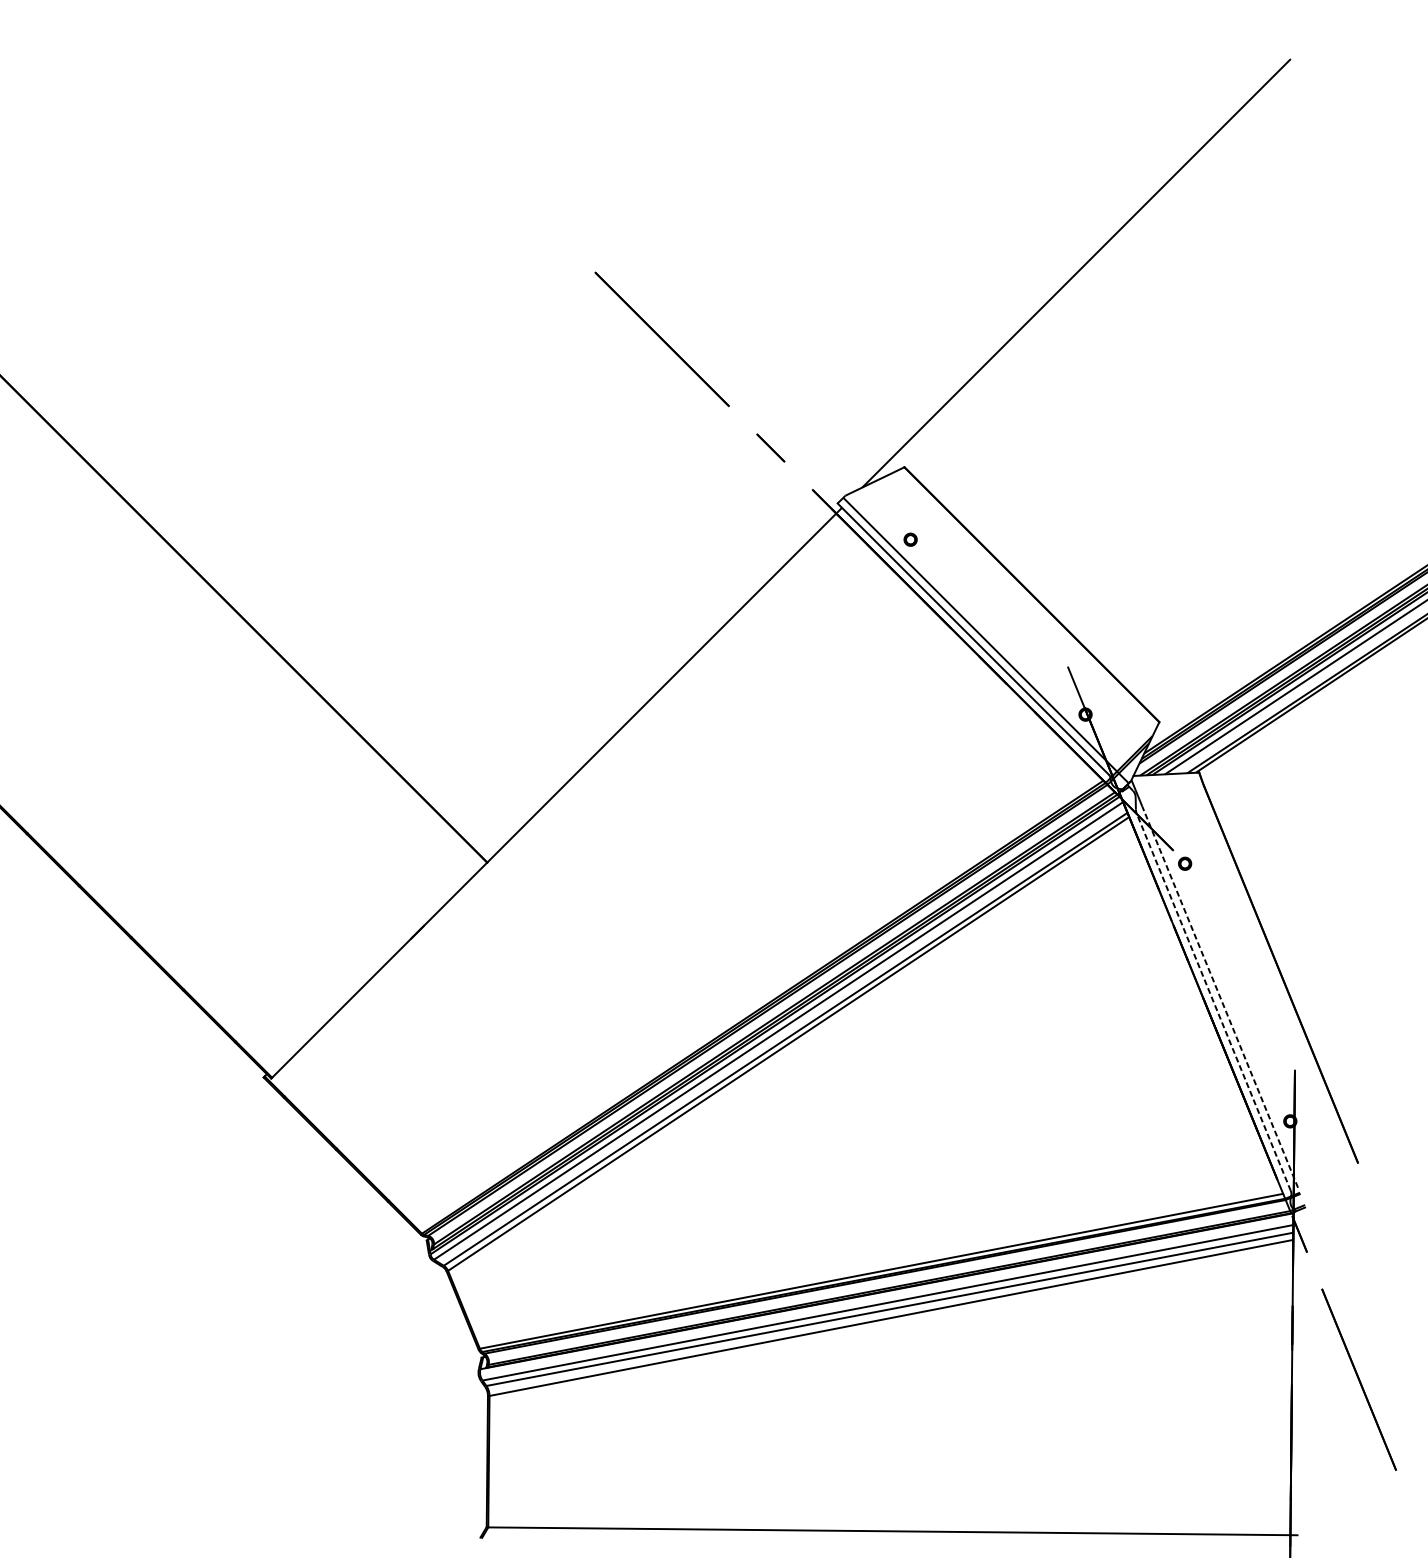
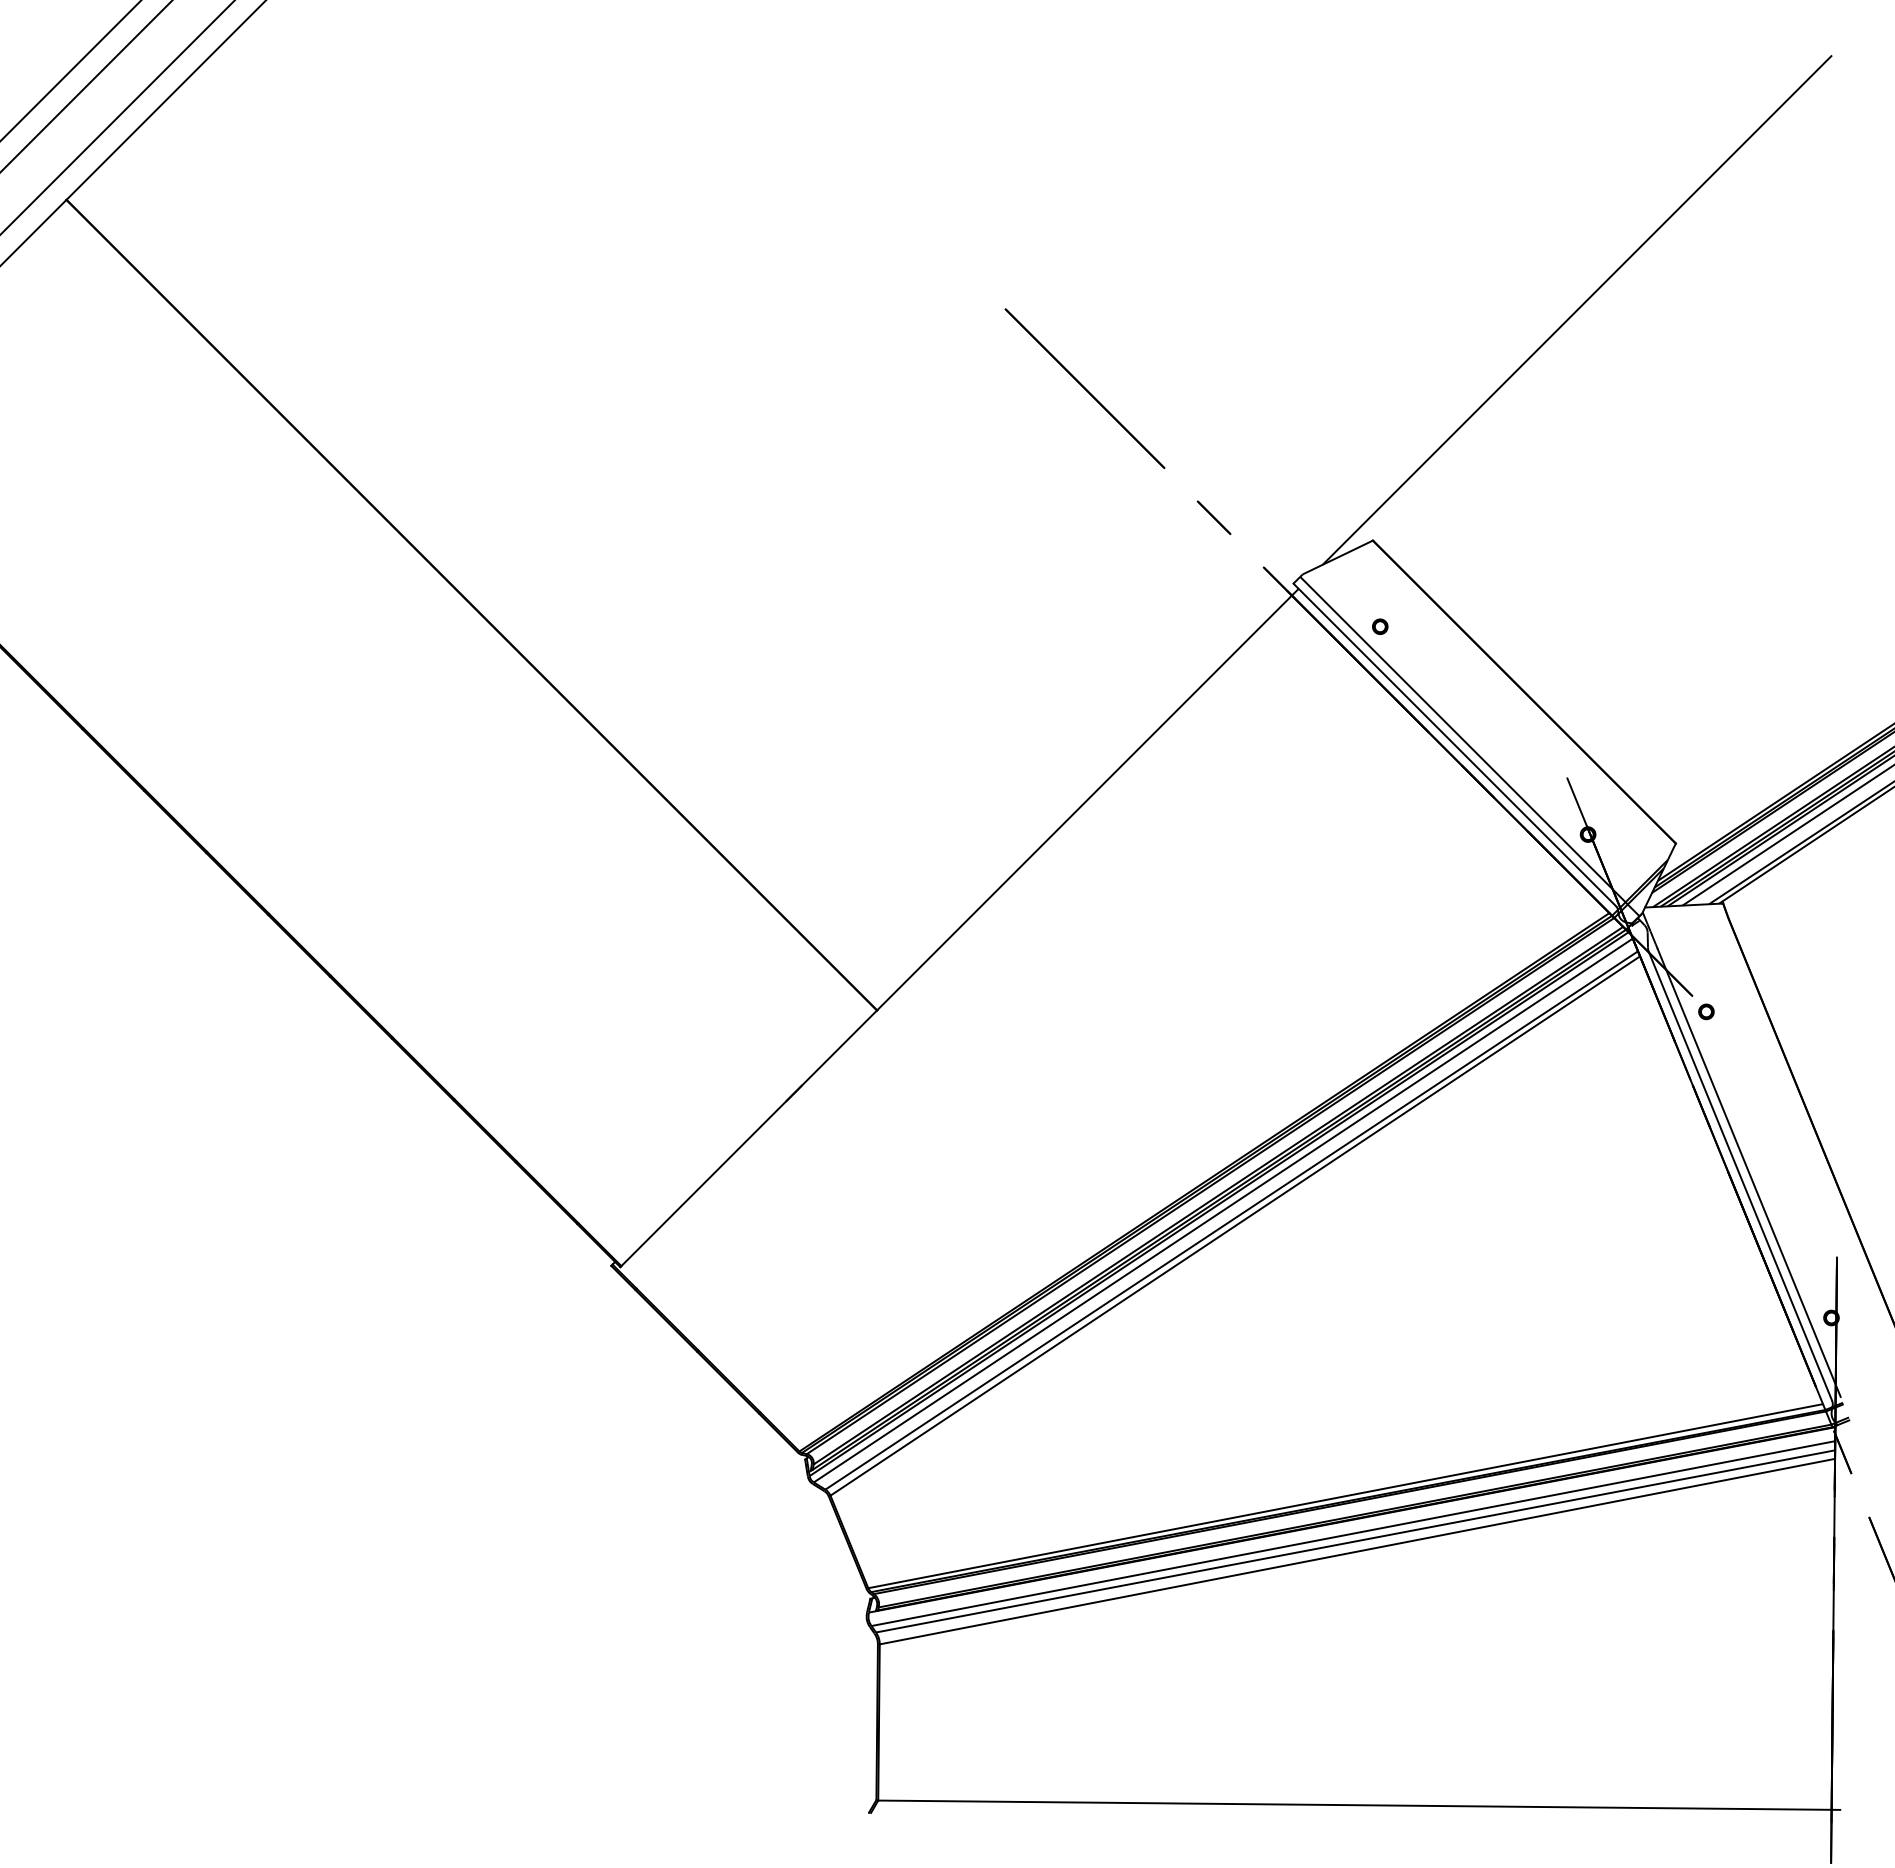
line: (1221, 999) -> (1749, 1173), dashed -> solid
line: (1213, 1002) -> (1740, 1176), dashed -> solid

